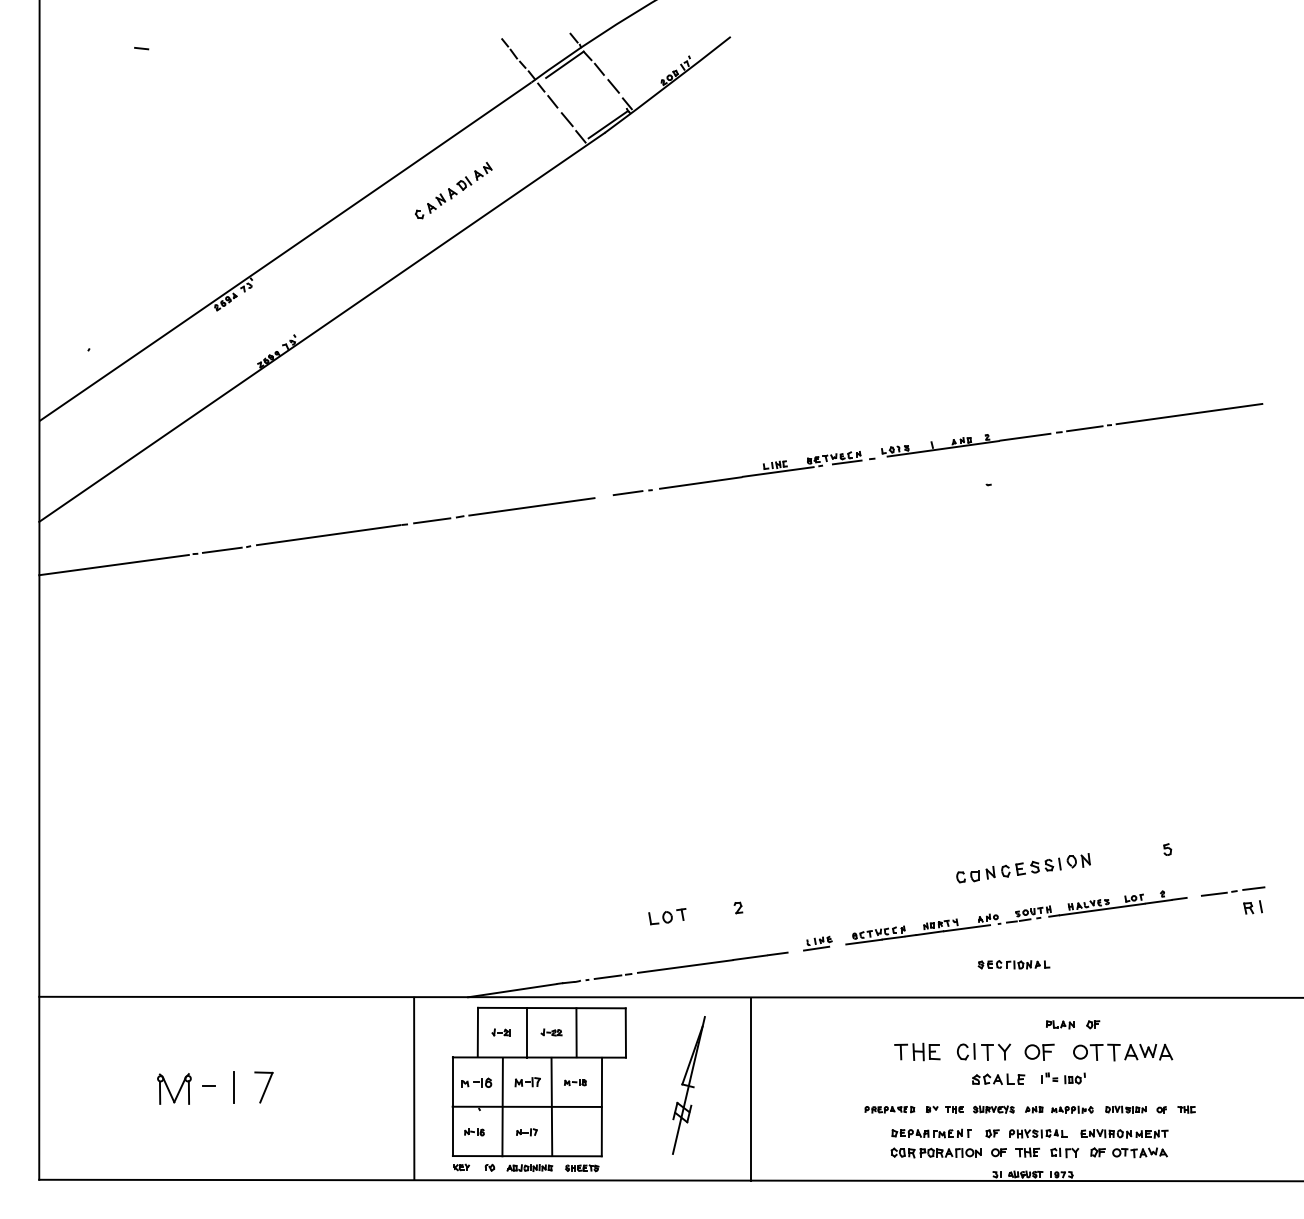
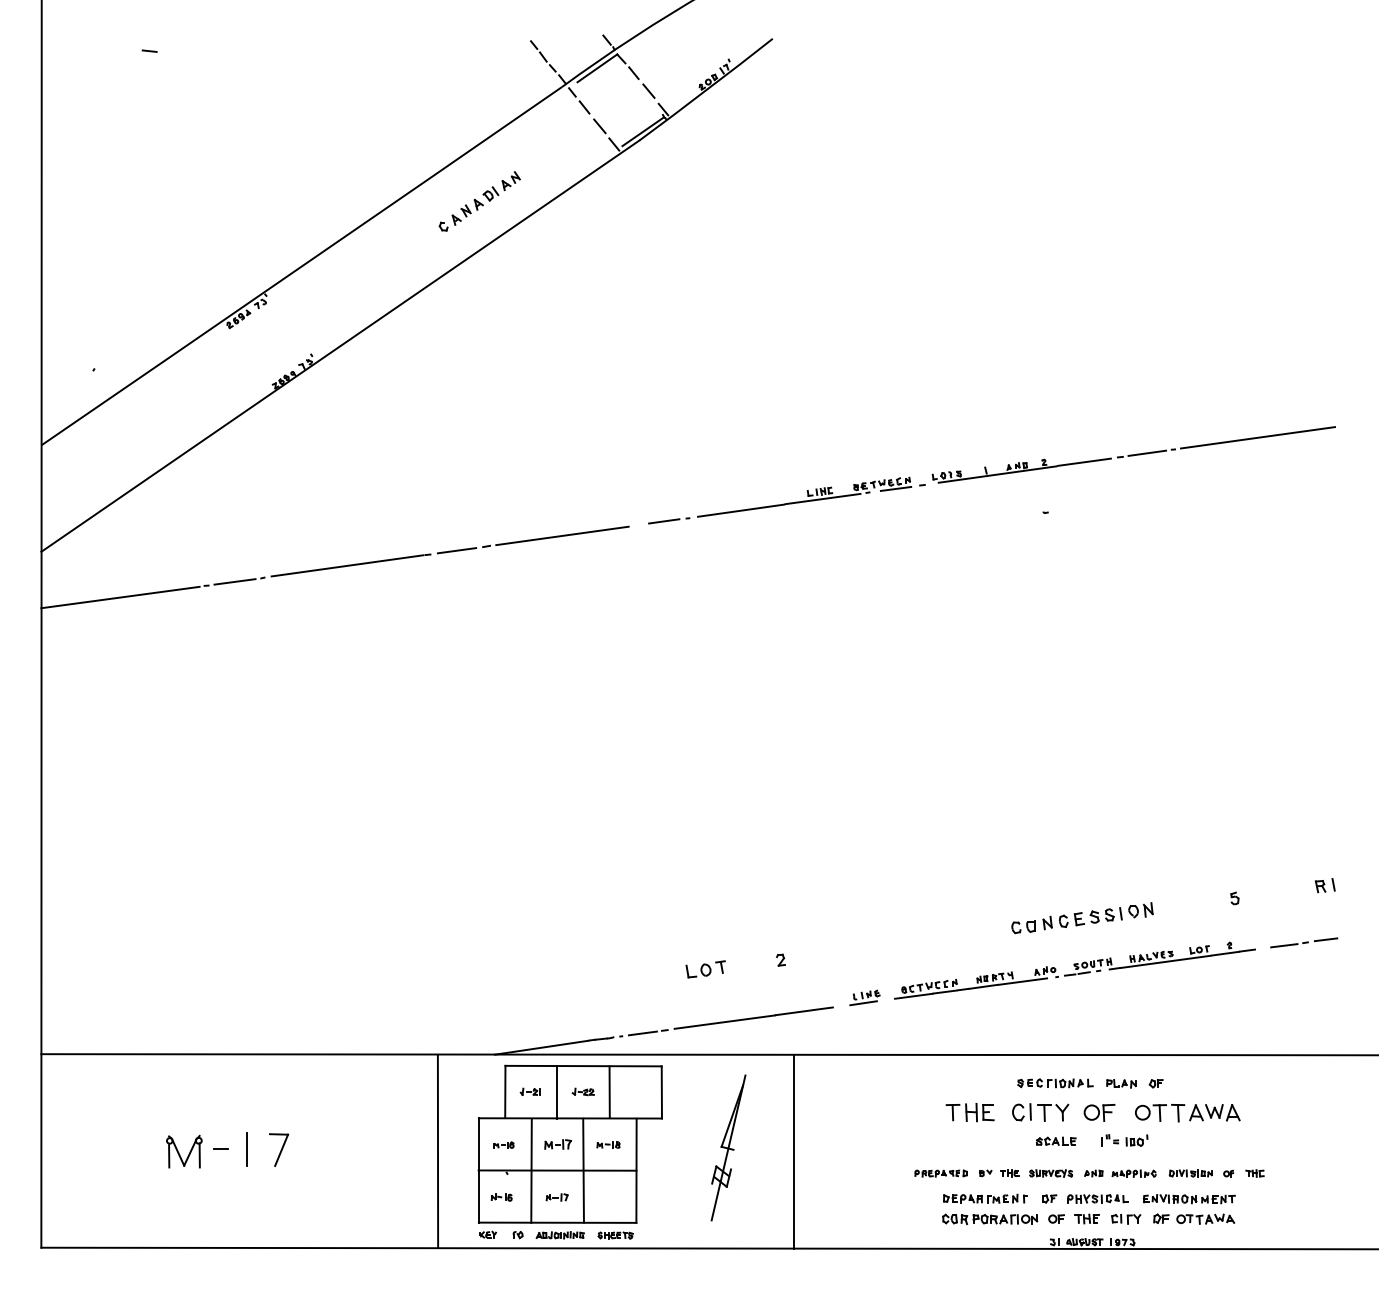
part: (1252, 907) -> (1324, 885), moved
part: (1014, 964) -> (1055, 1083), moved
part: (998, 1078) -> (1056, 1140), size x0.71
part: (476, 1082) -> (503, 1144), size x0.62

